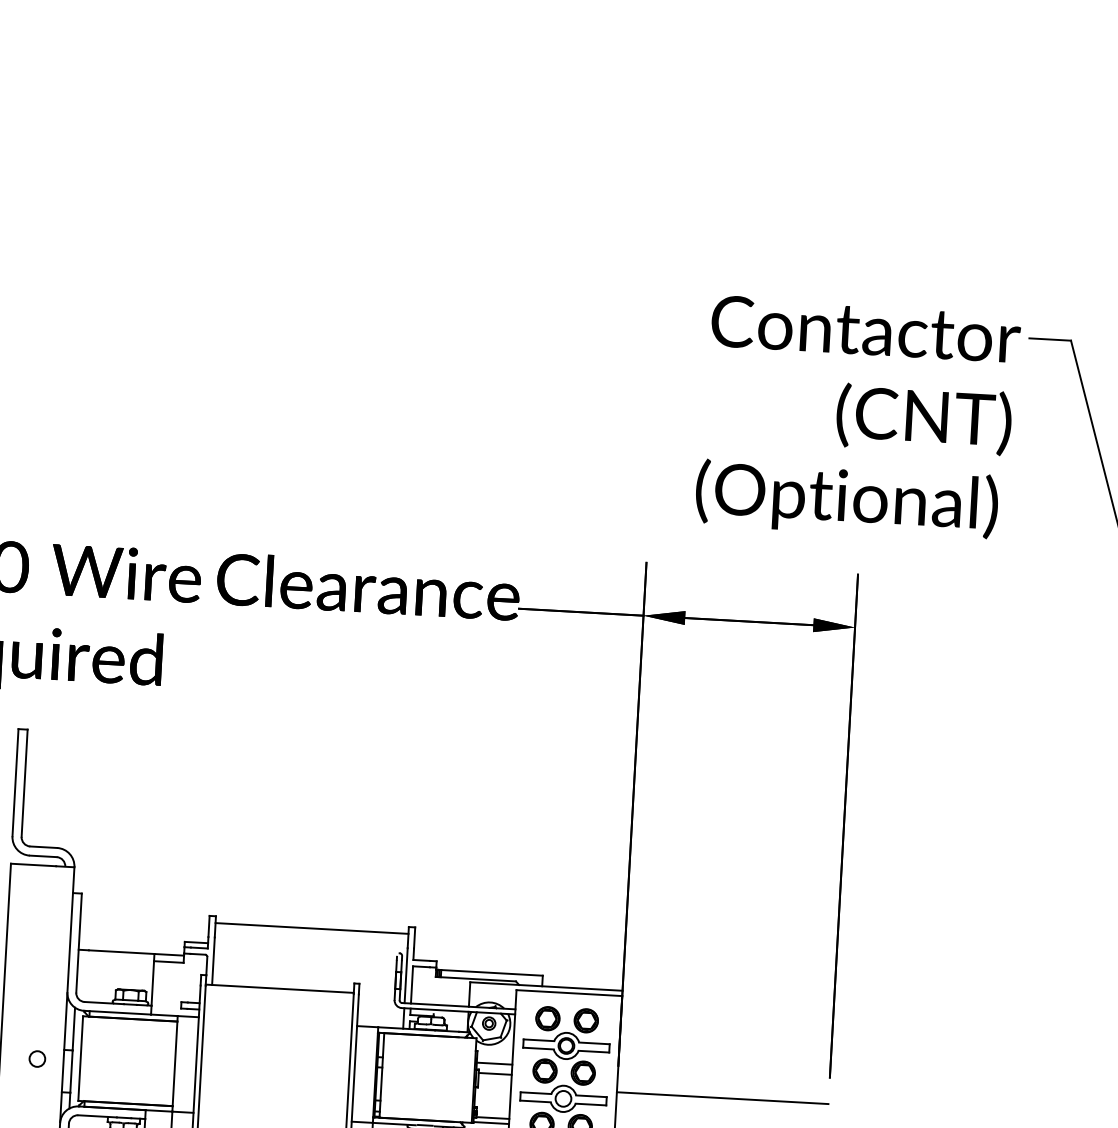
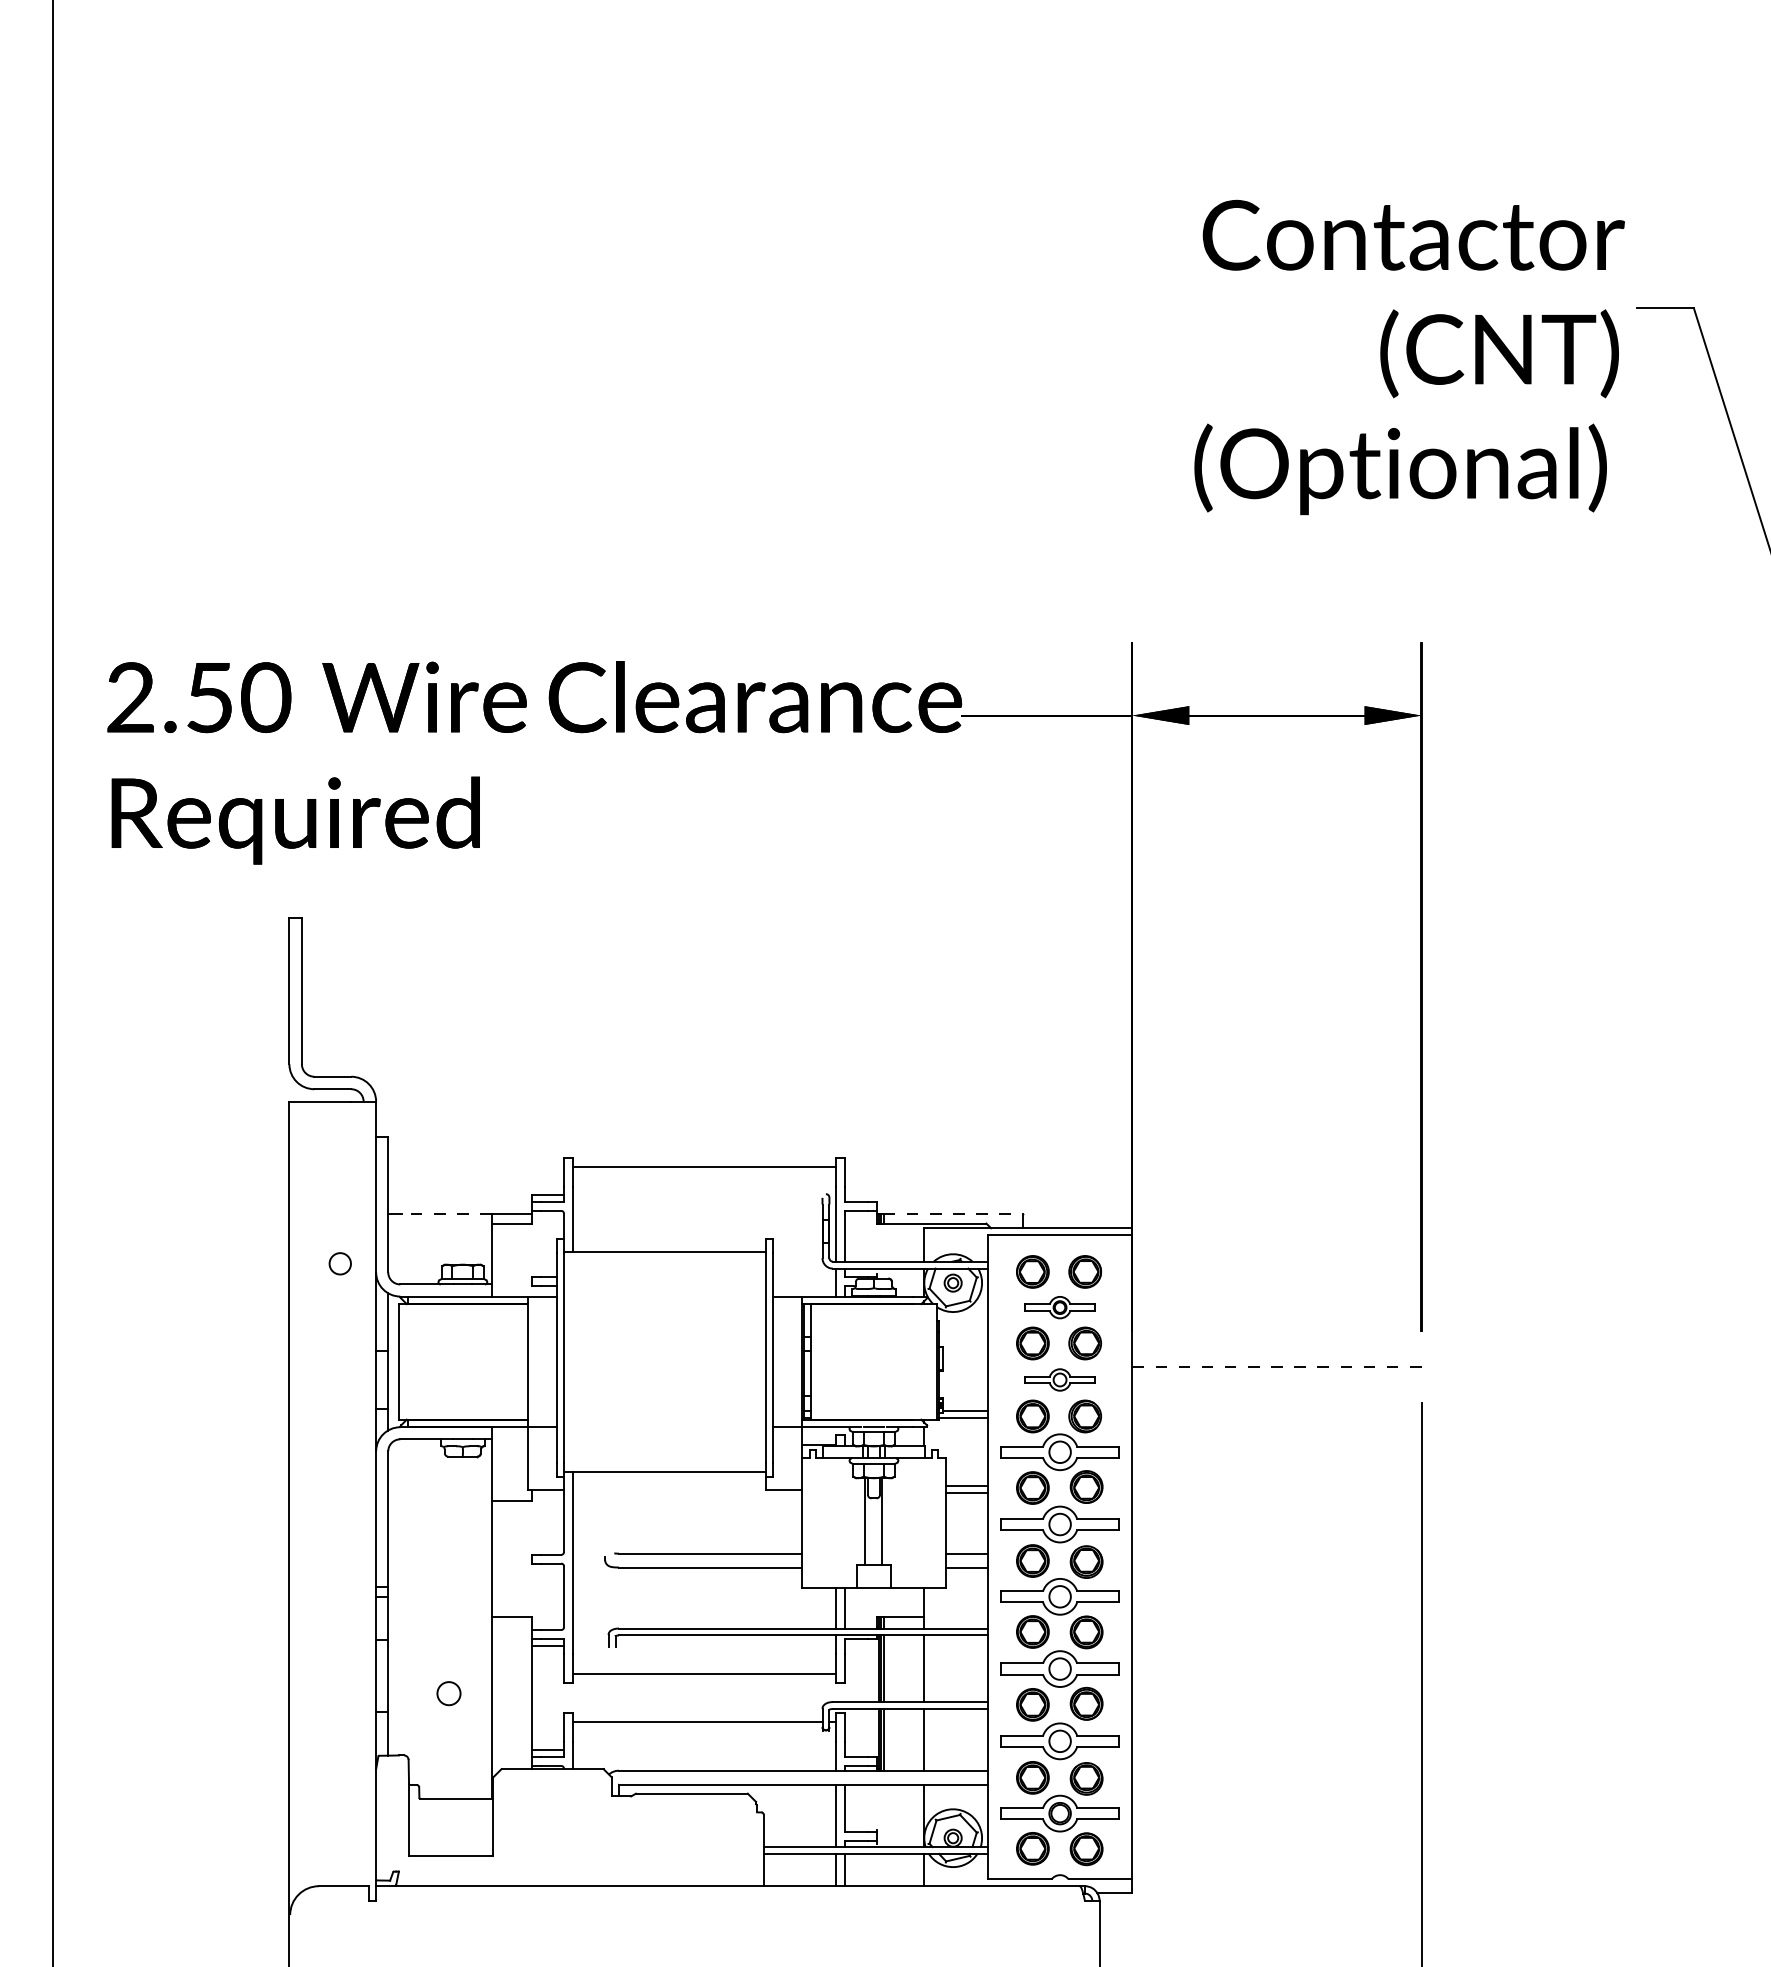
text: (857, 418) -> (1409, 357), moved
line: (121, 951) -> (446, 1213), solid -> dashed
line: (492, 972) -> (953, 1213), solid -> dashed
part: (565, 1045) -> (1059, 1307), size x0.6
circle: (36, 1058) -> (339, 1263), moved
line: (494, 1063) -> (963, 1337), removed
line: (494, 1074) -> (964, 1351), removed
line: (722, 1097) -> (1276, 1366), solid -> dashed
part: (563, 1098) -> (1059, 1379), size x0.6

